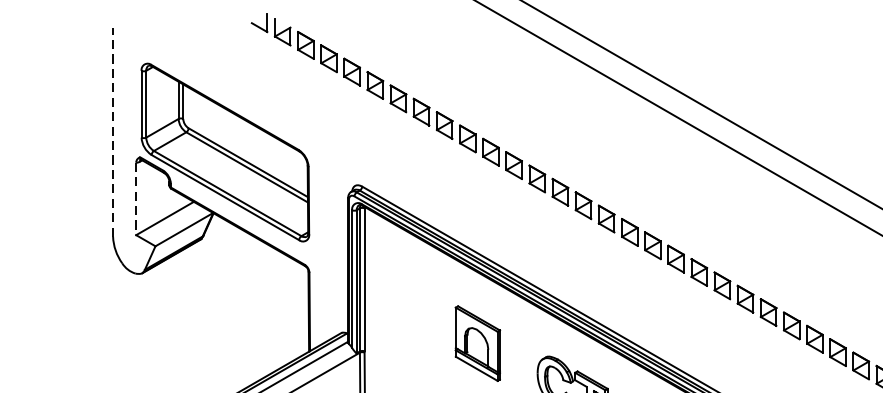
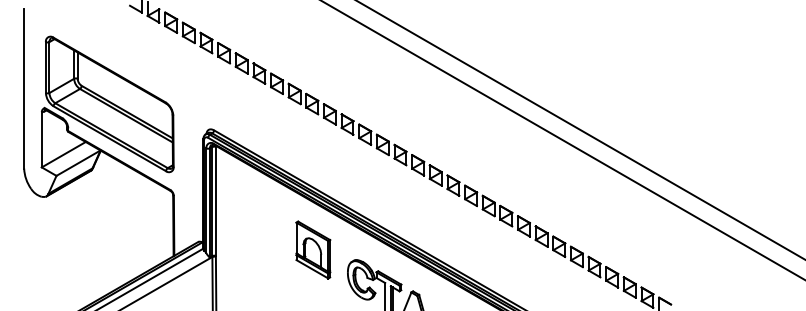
line: (113, 131) -> (24, 88), dashed -> solid
line: (135, 198) -> (41, 139), dashed -> solid
part: (478, 342) -> (313, 249), moved

